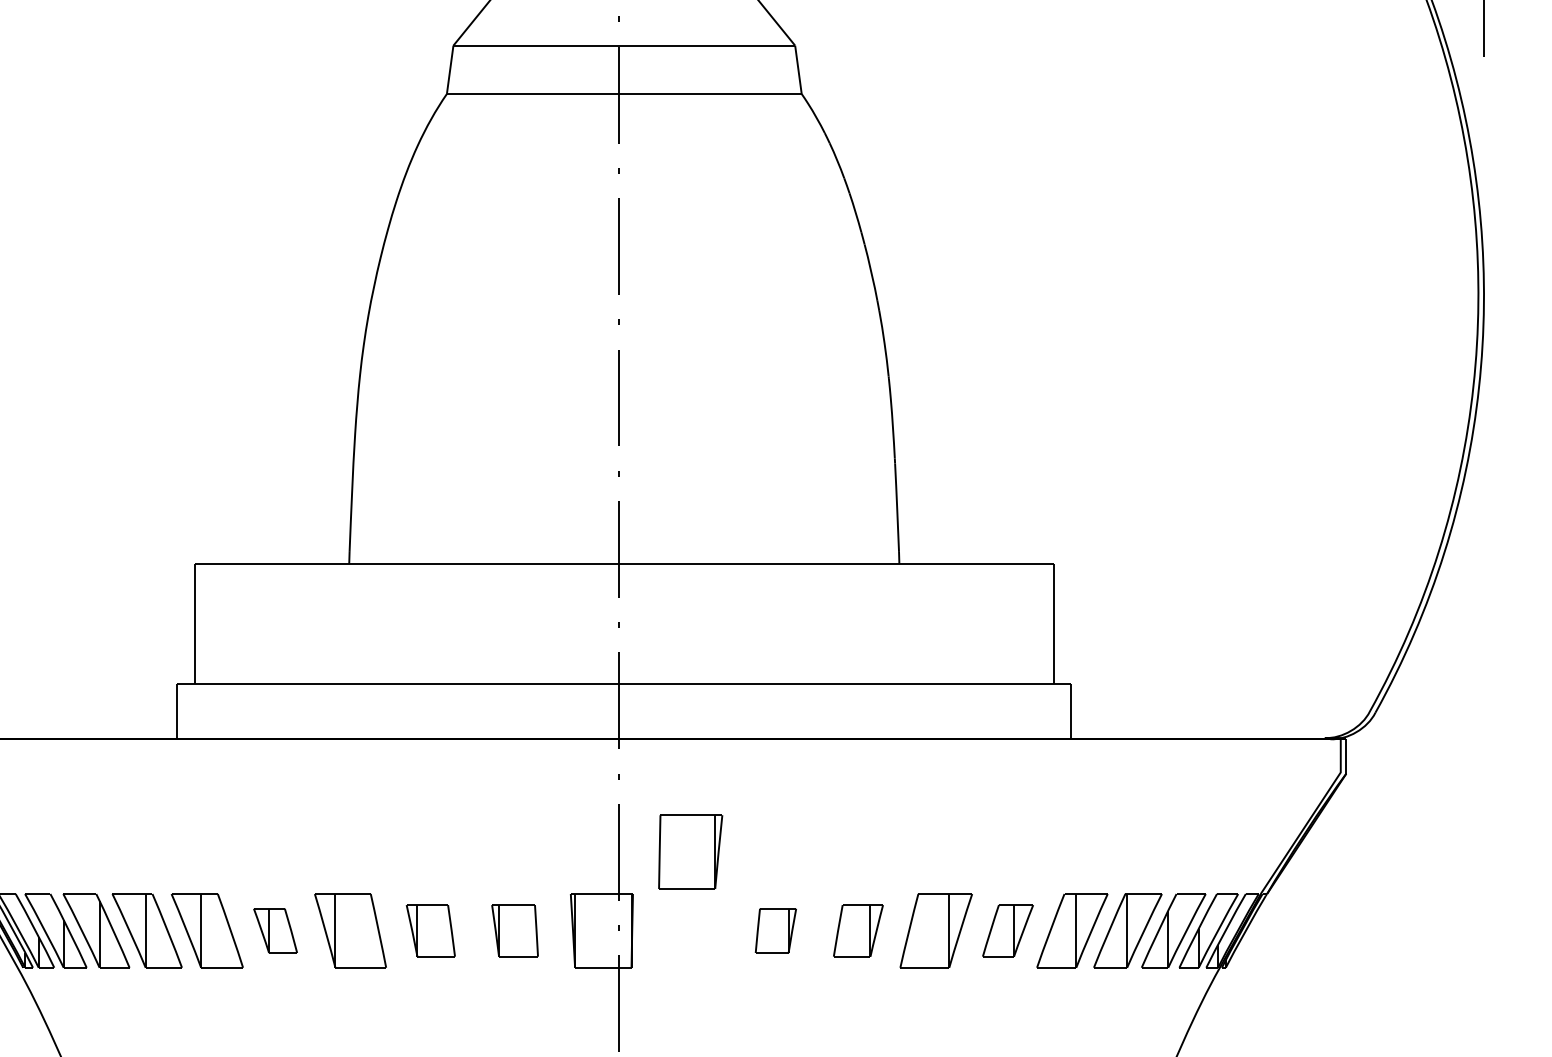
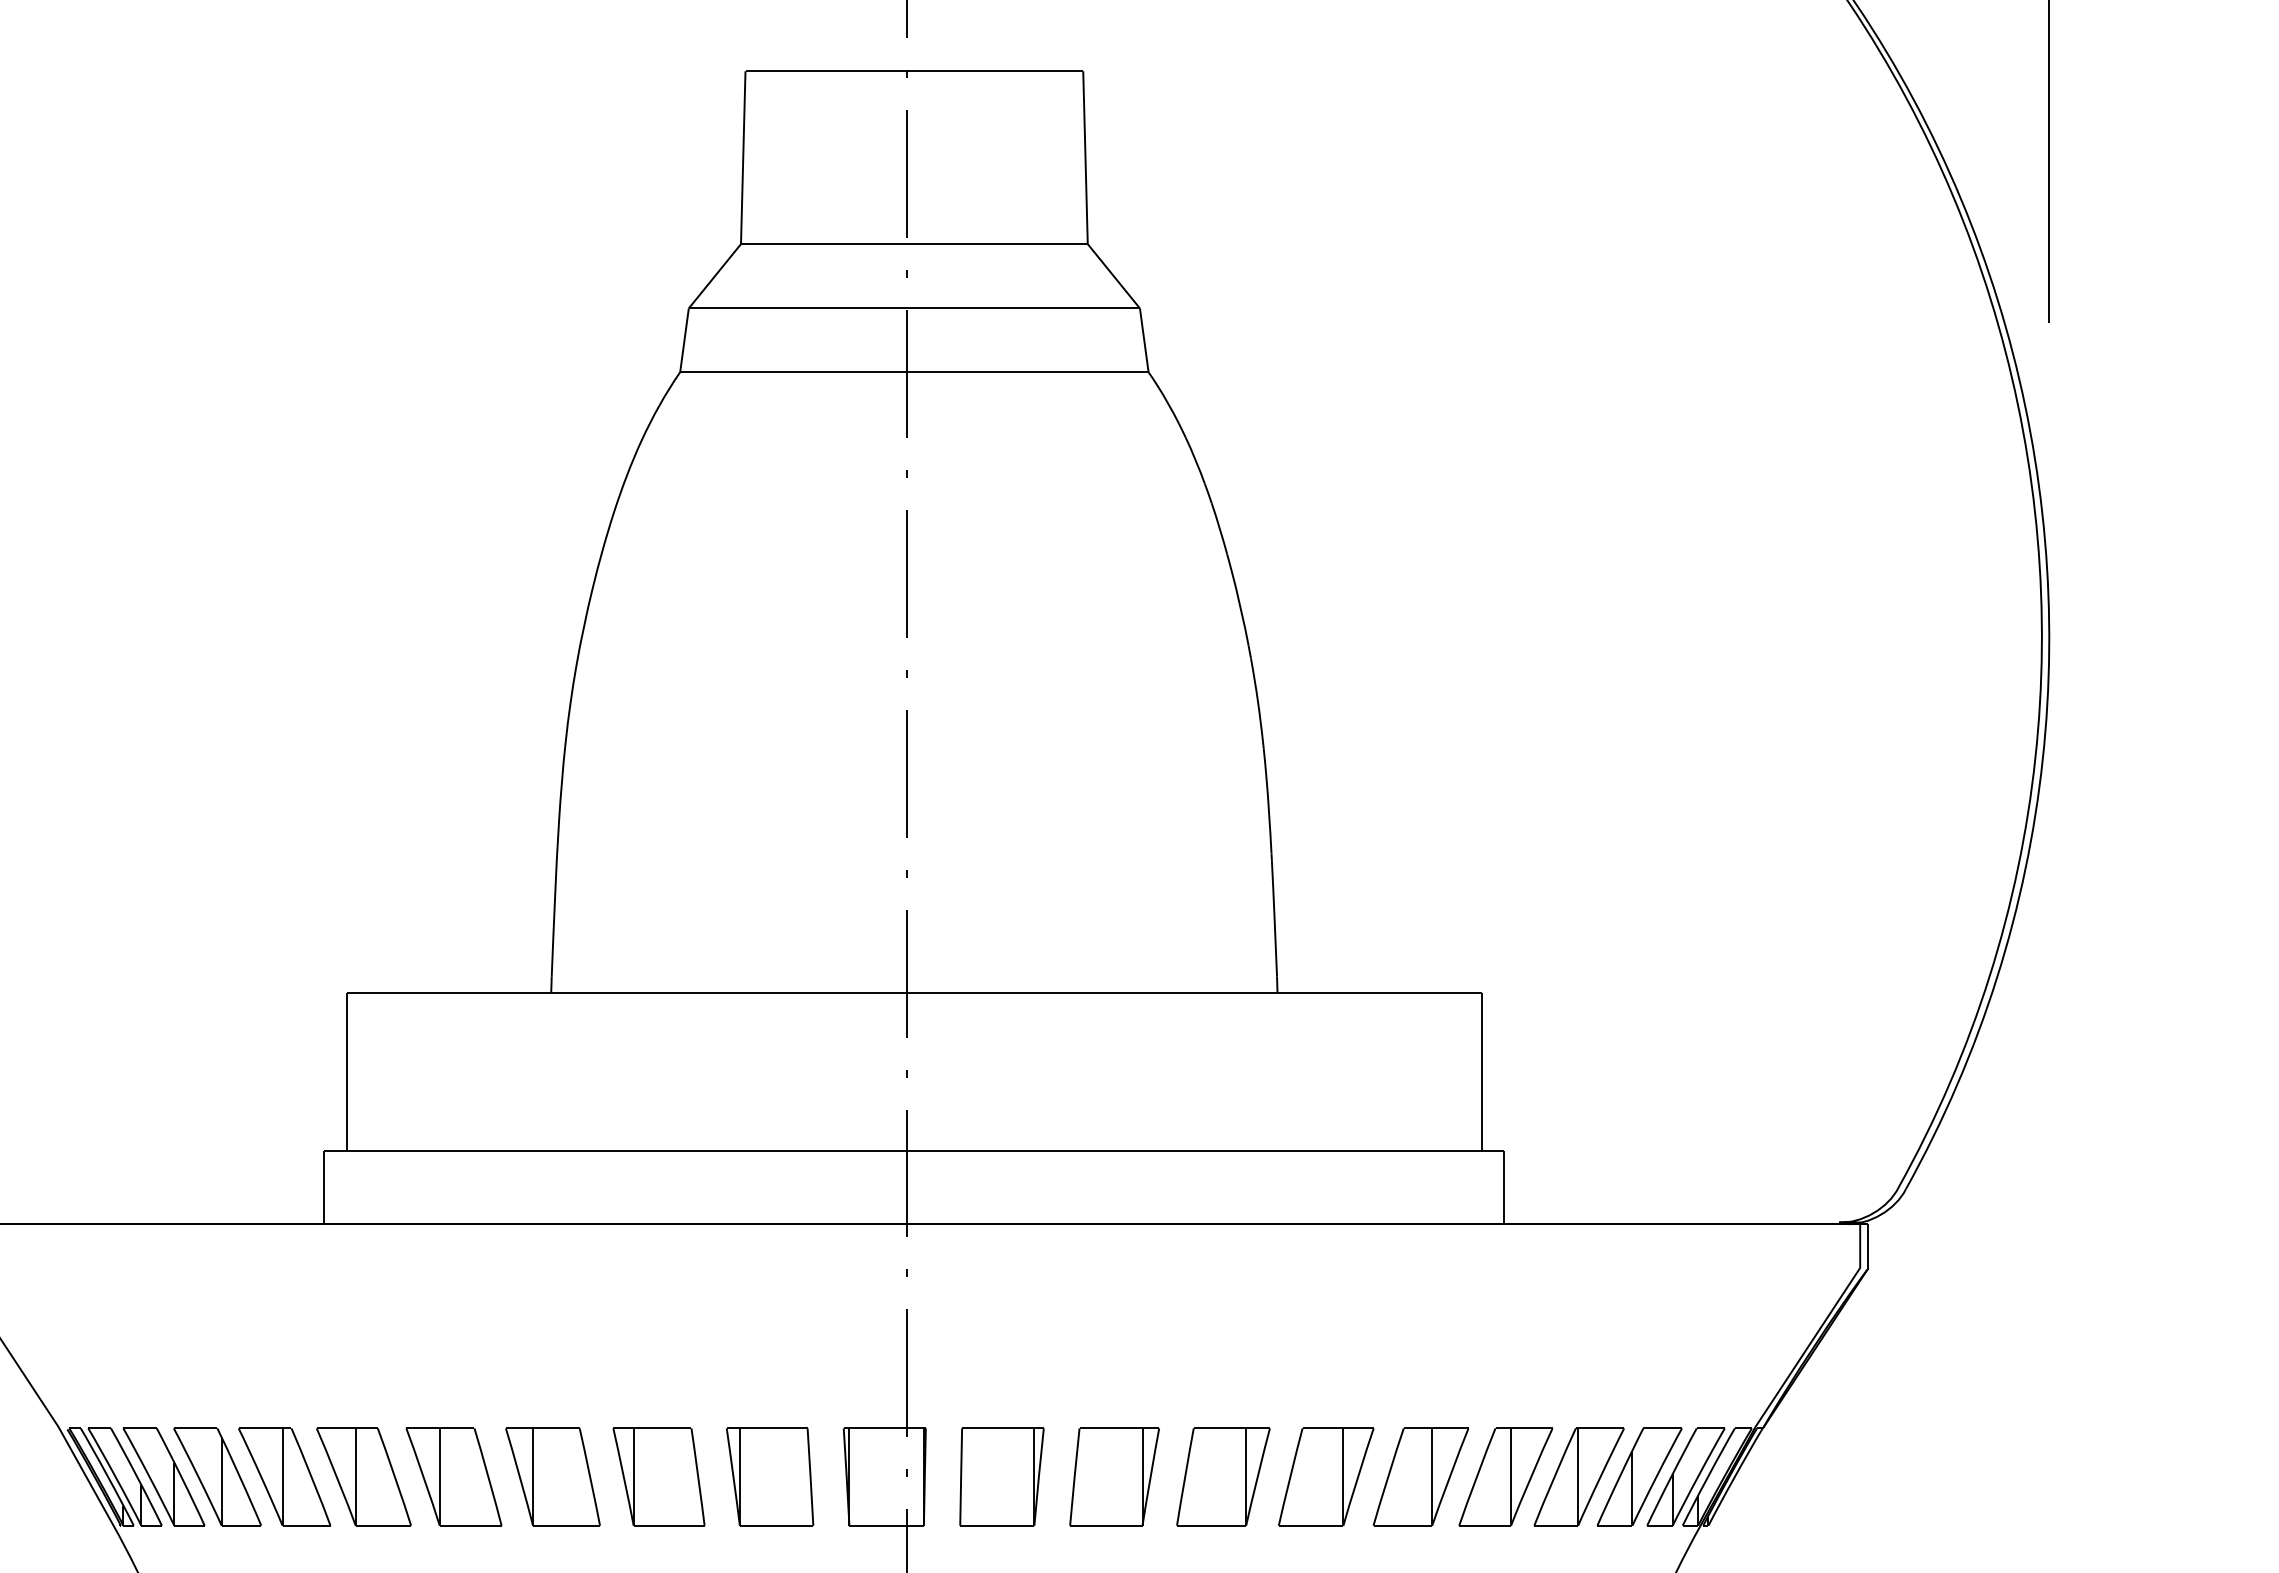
part: (690, 851) -> (1001, 1476), moved
part: (275, 930) -> (453, 1476), size x1.67
part: (430, 930) -> (658, 1476), size x1.43
part: (515, 930) -> (770, 1476), size x1.43
part: (775, 930) -> (1114, 1476), size x1.67
part: (858, 930) -> (1223, 1476), size x1.43
part: (1007, 930) -> (1420, 1476), size x1.43

